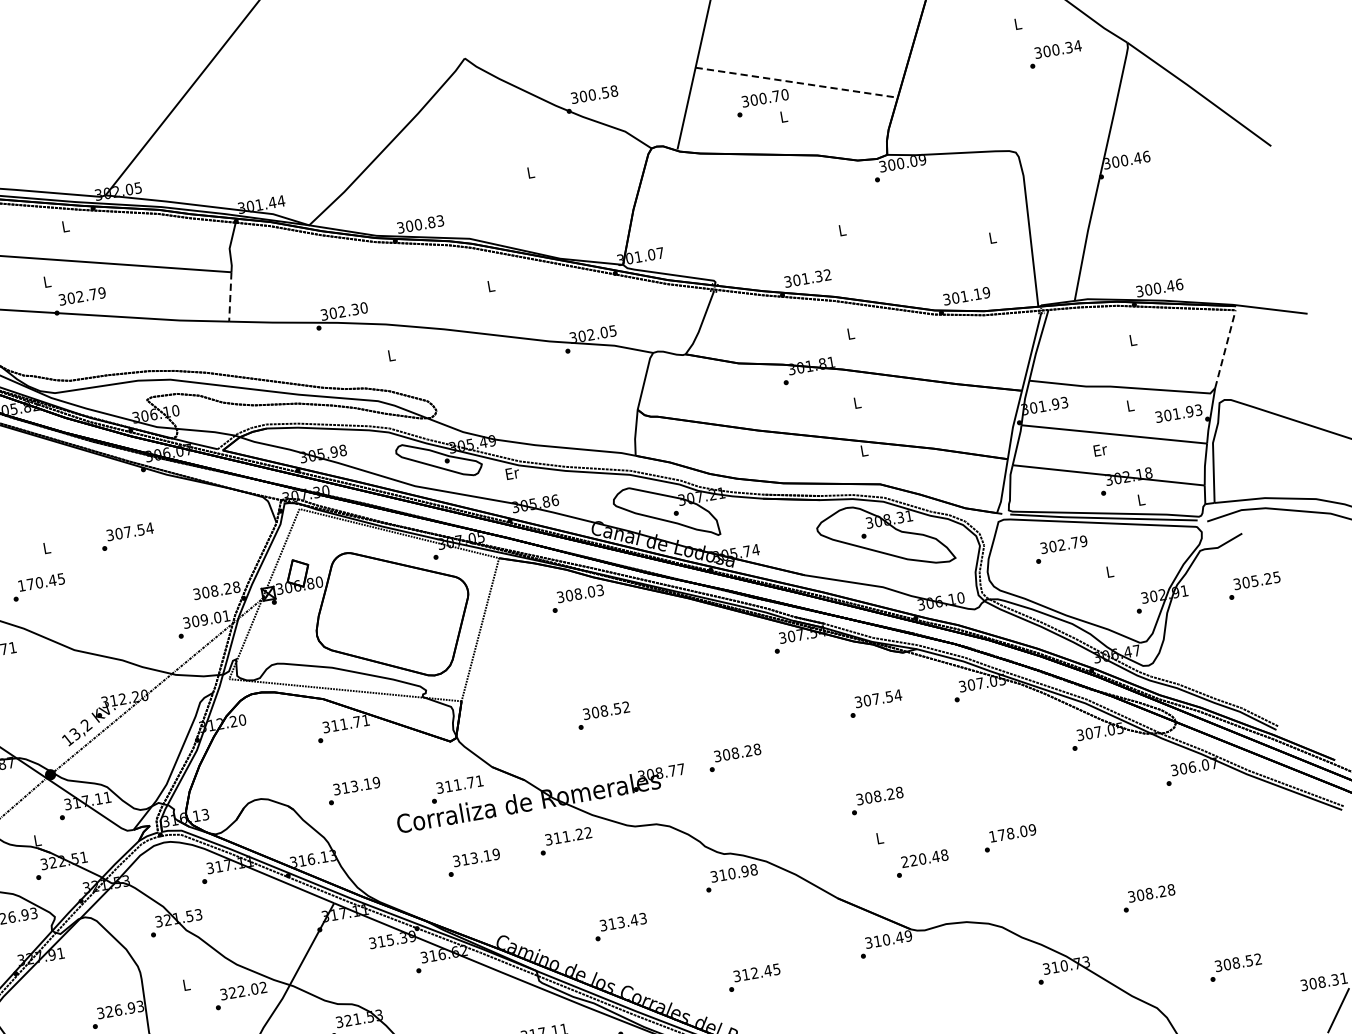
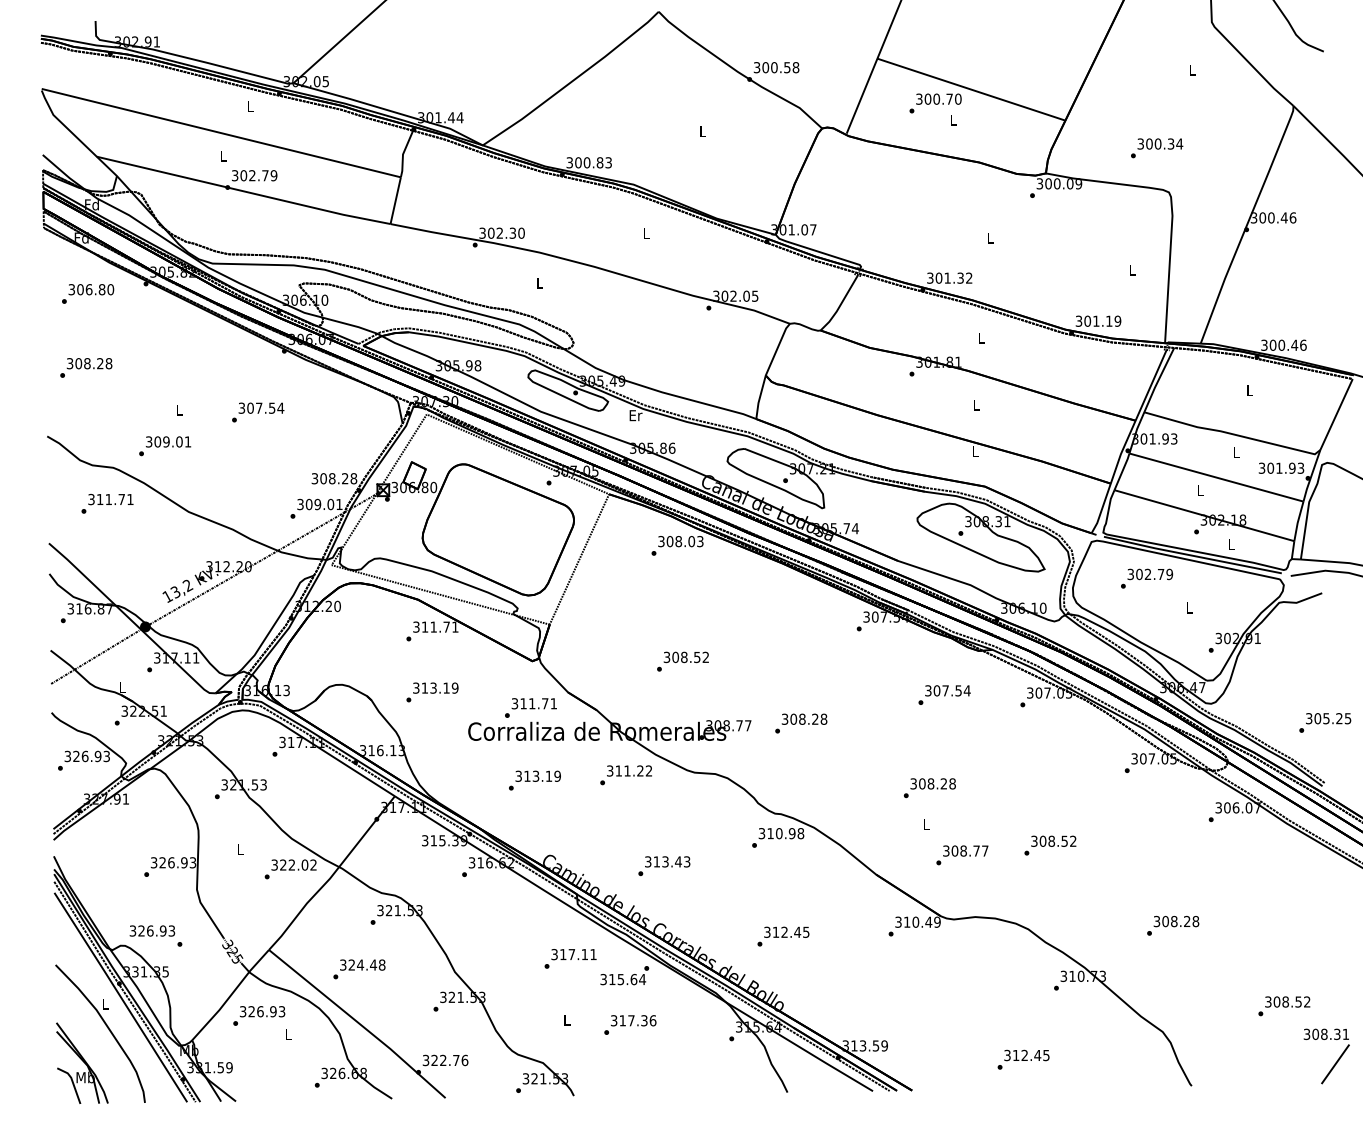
text: (1056, 54) -> (1157, 148), moved
line: (796, 82) -> (971, 89), dashed -> solid
line: (230, 296) -> (395, 200), dashed -> solid
line: (1225, 349) -> (1336, 414), dashed -> solid
text: (1100, 449) -> (1200, 489), Er -> L
text: (41, 581) -> (168, 441), 170.45 -> 309.01
text: (1254, 585) -> (1325, 722), moved
text: (1012, 832) -> (1053, 840), 178.09 -> 308.52
text: (924, 858) -> (965, 850), 220.48 -> 308.77
text: (1235, 967) -> (1284, 1006), moved

